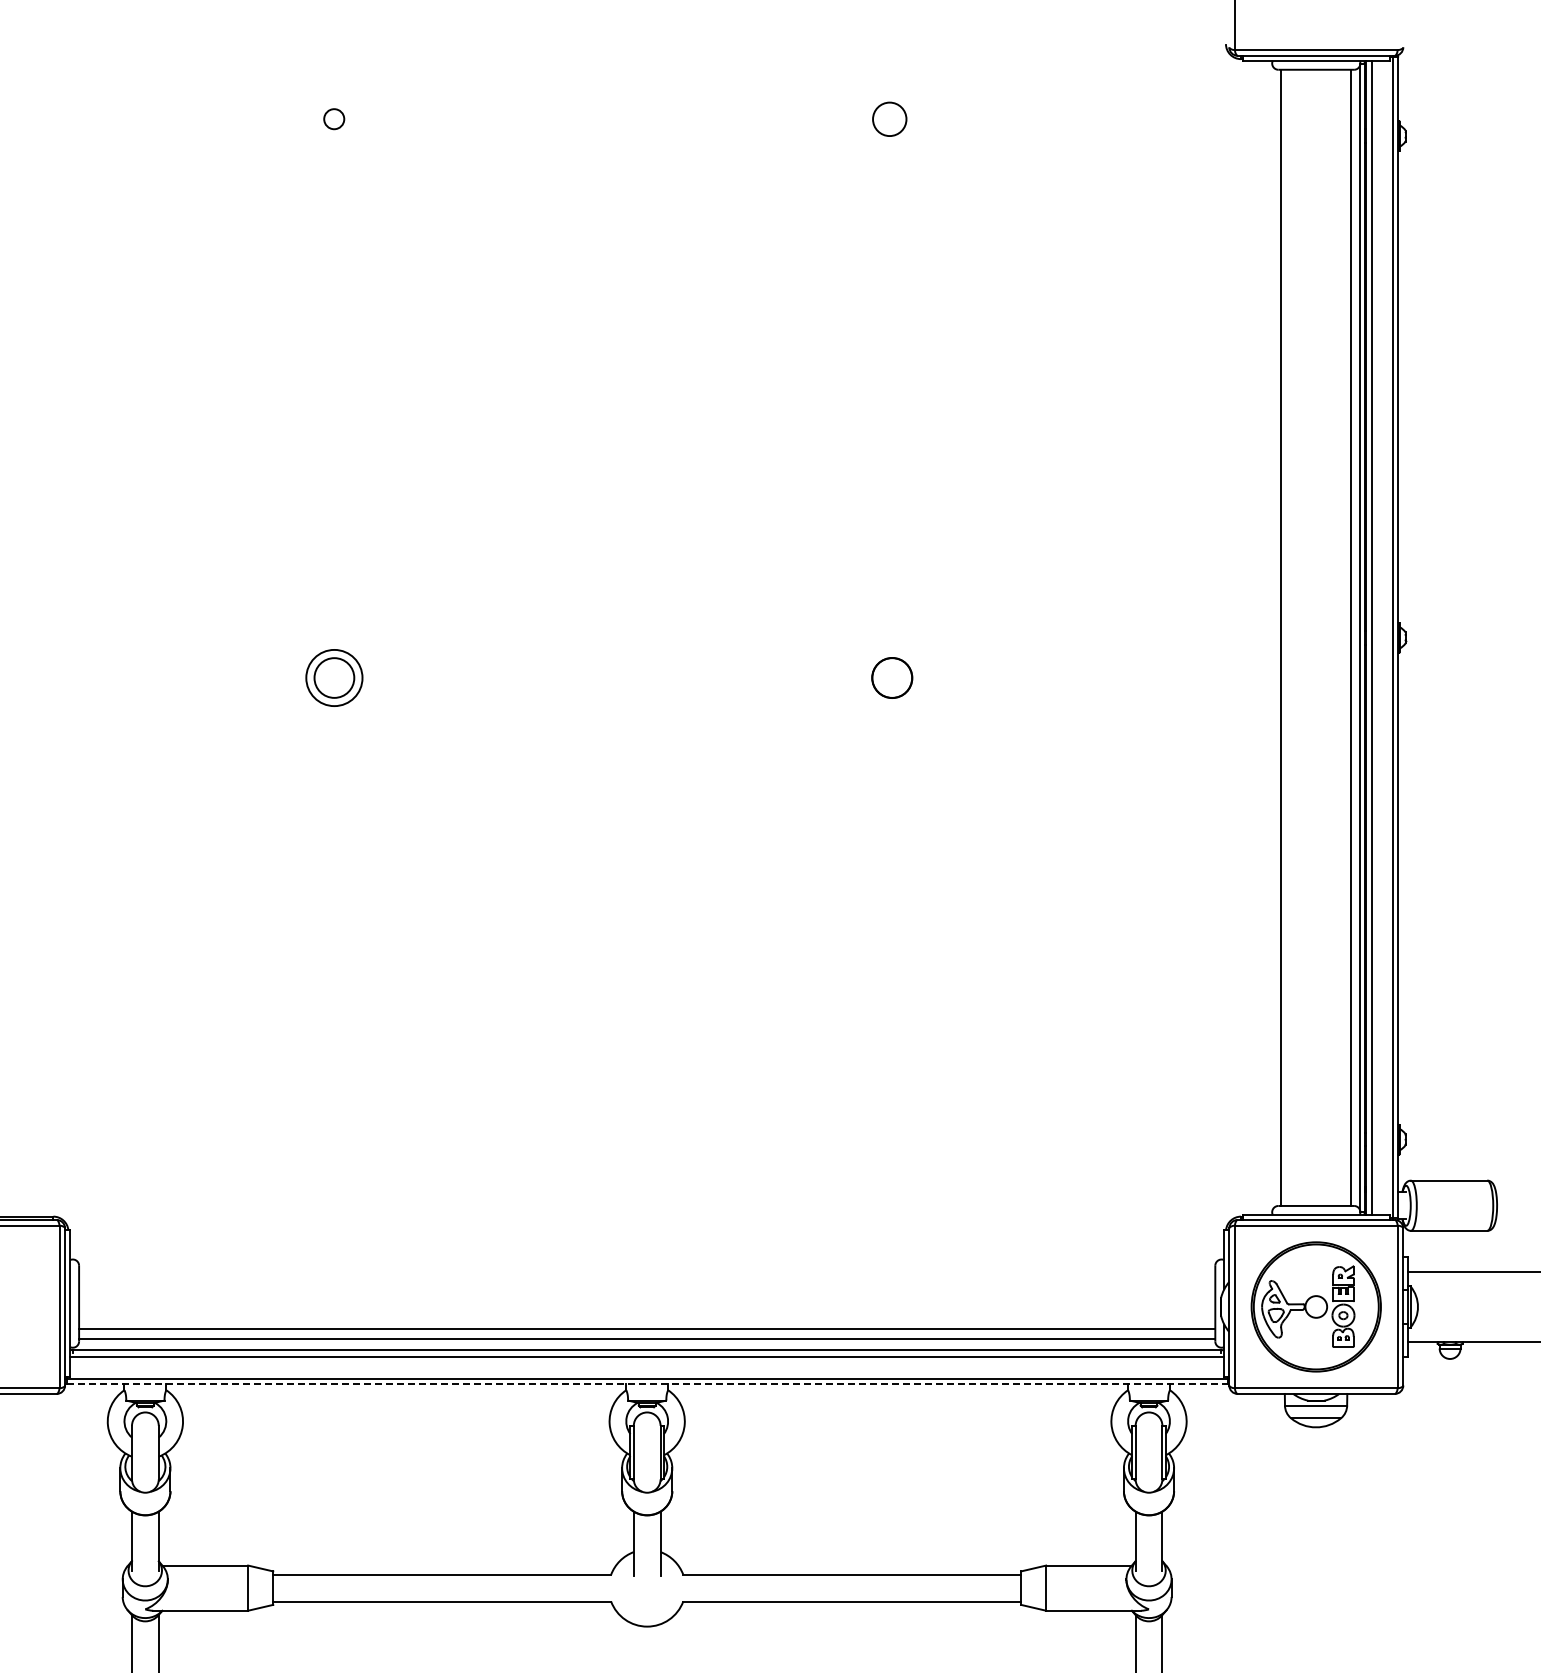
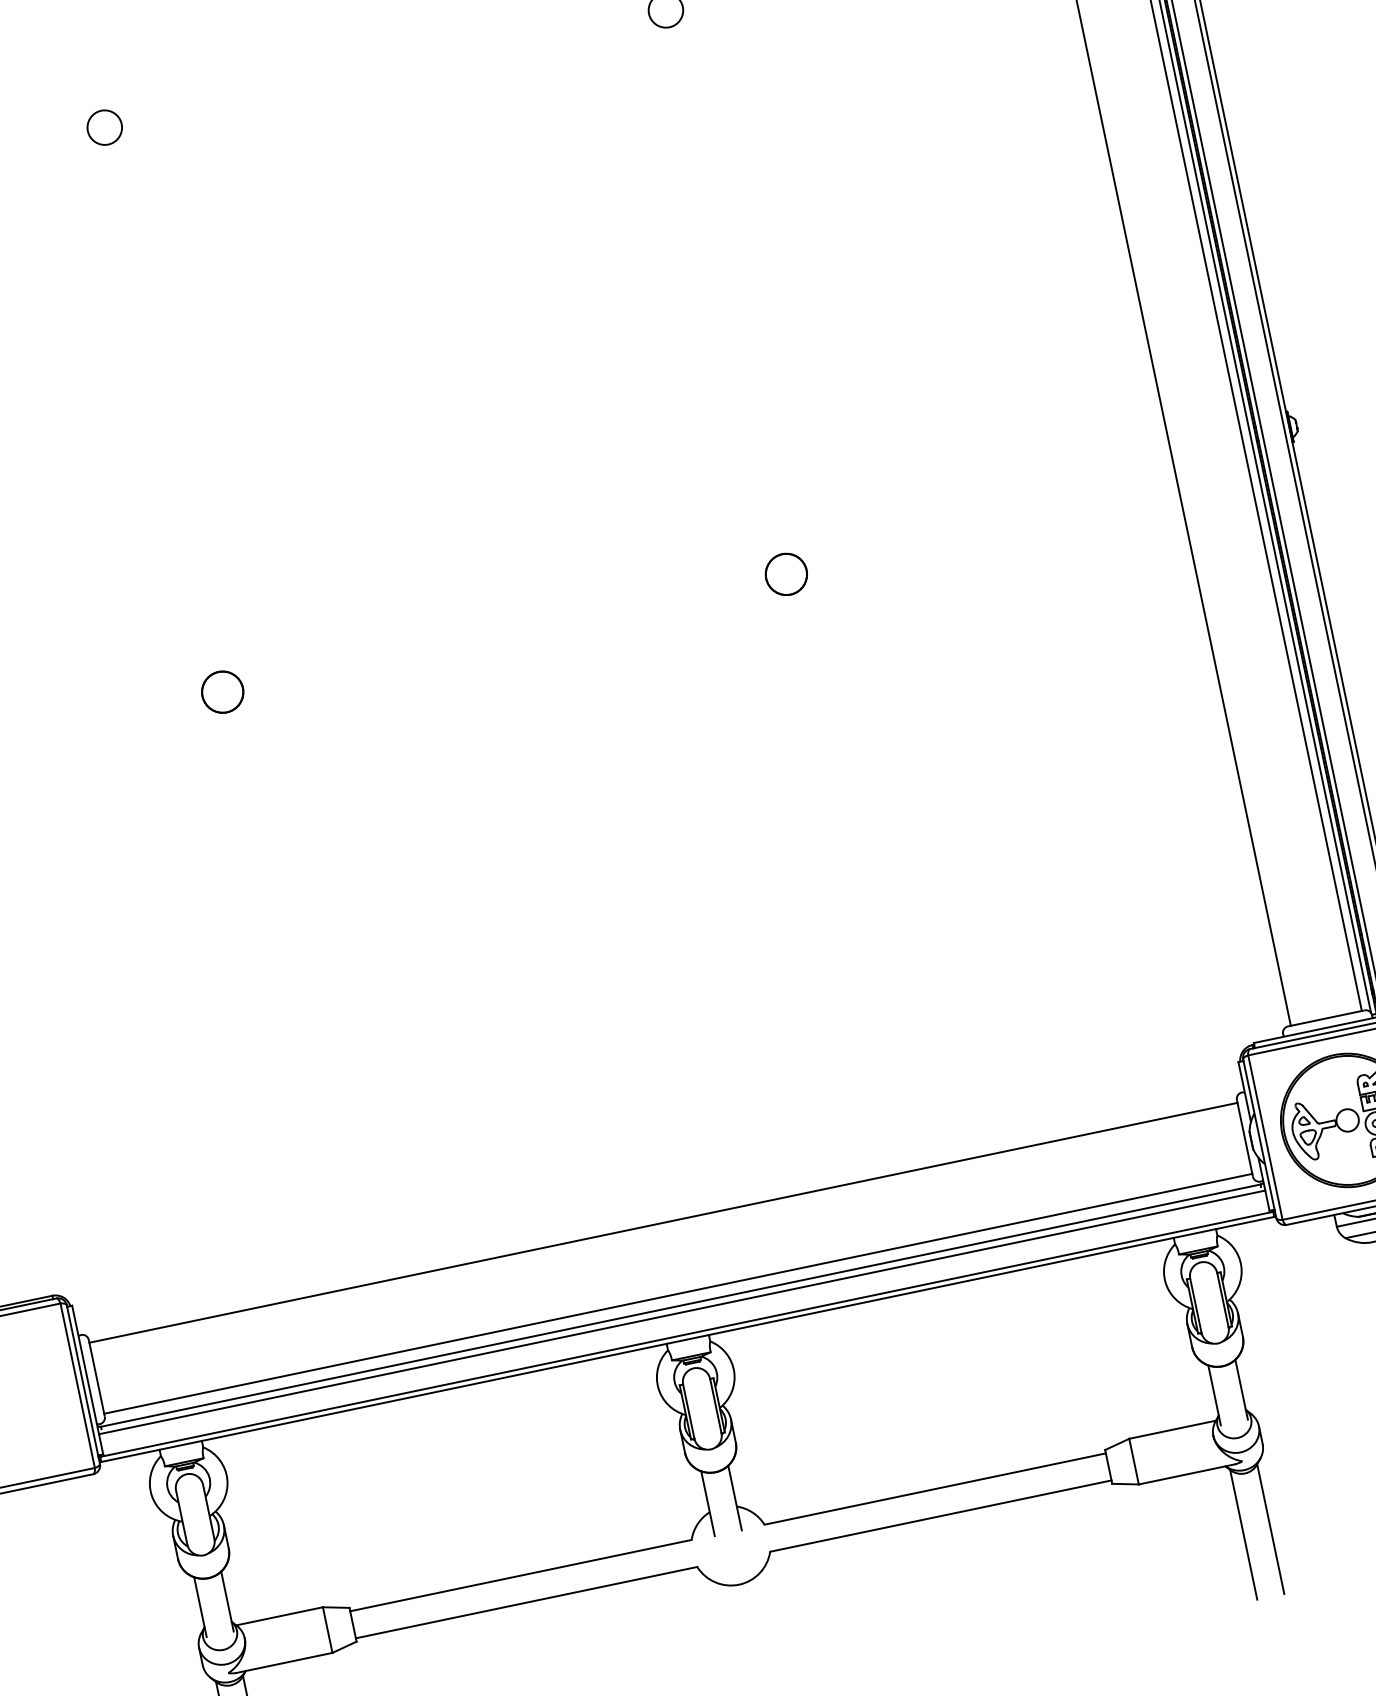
circle: (333, 118) -> (103, 127), size x1.67
circle: (334, 677) -> (222, 691), size x0.71
line: (647, 1329) -> (663, 1222), moved
line: (647, 1383) -> (688, 1338), dashed -> solid

